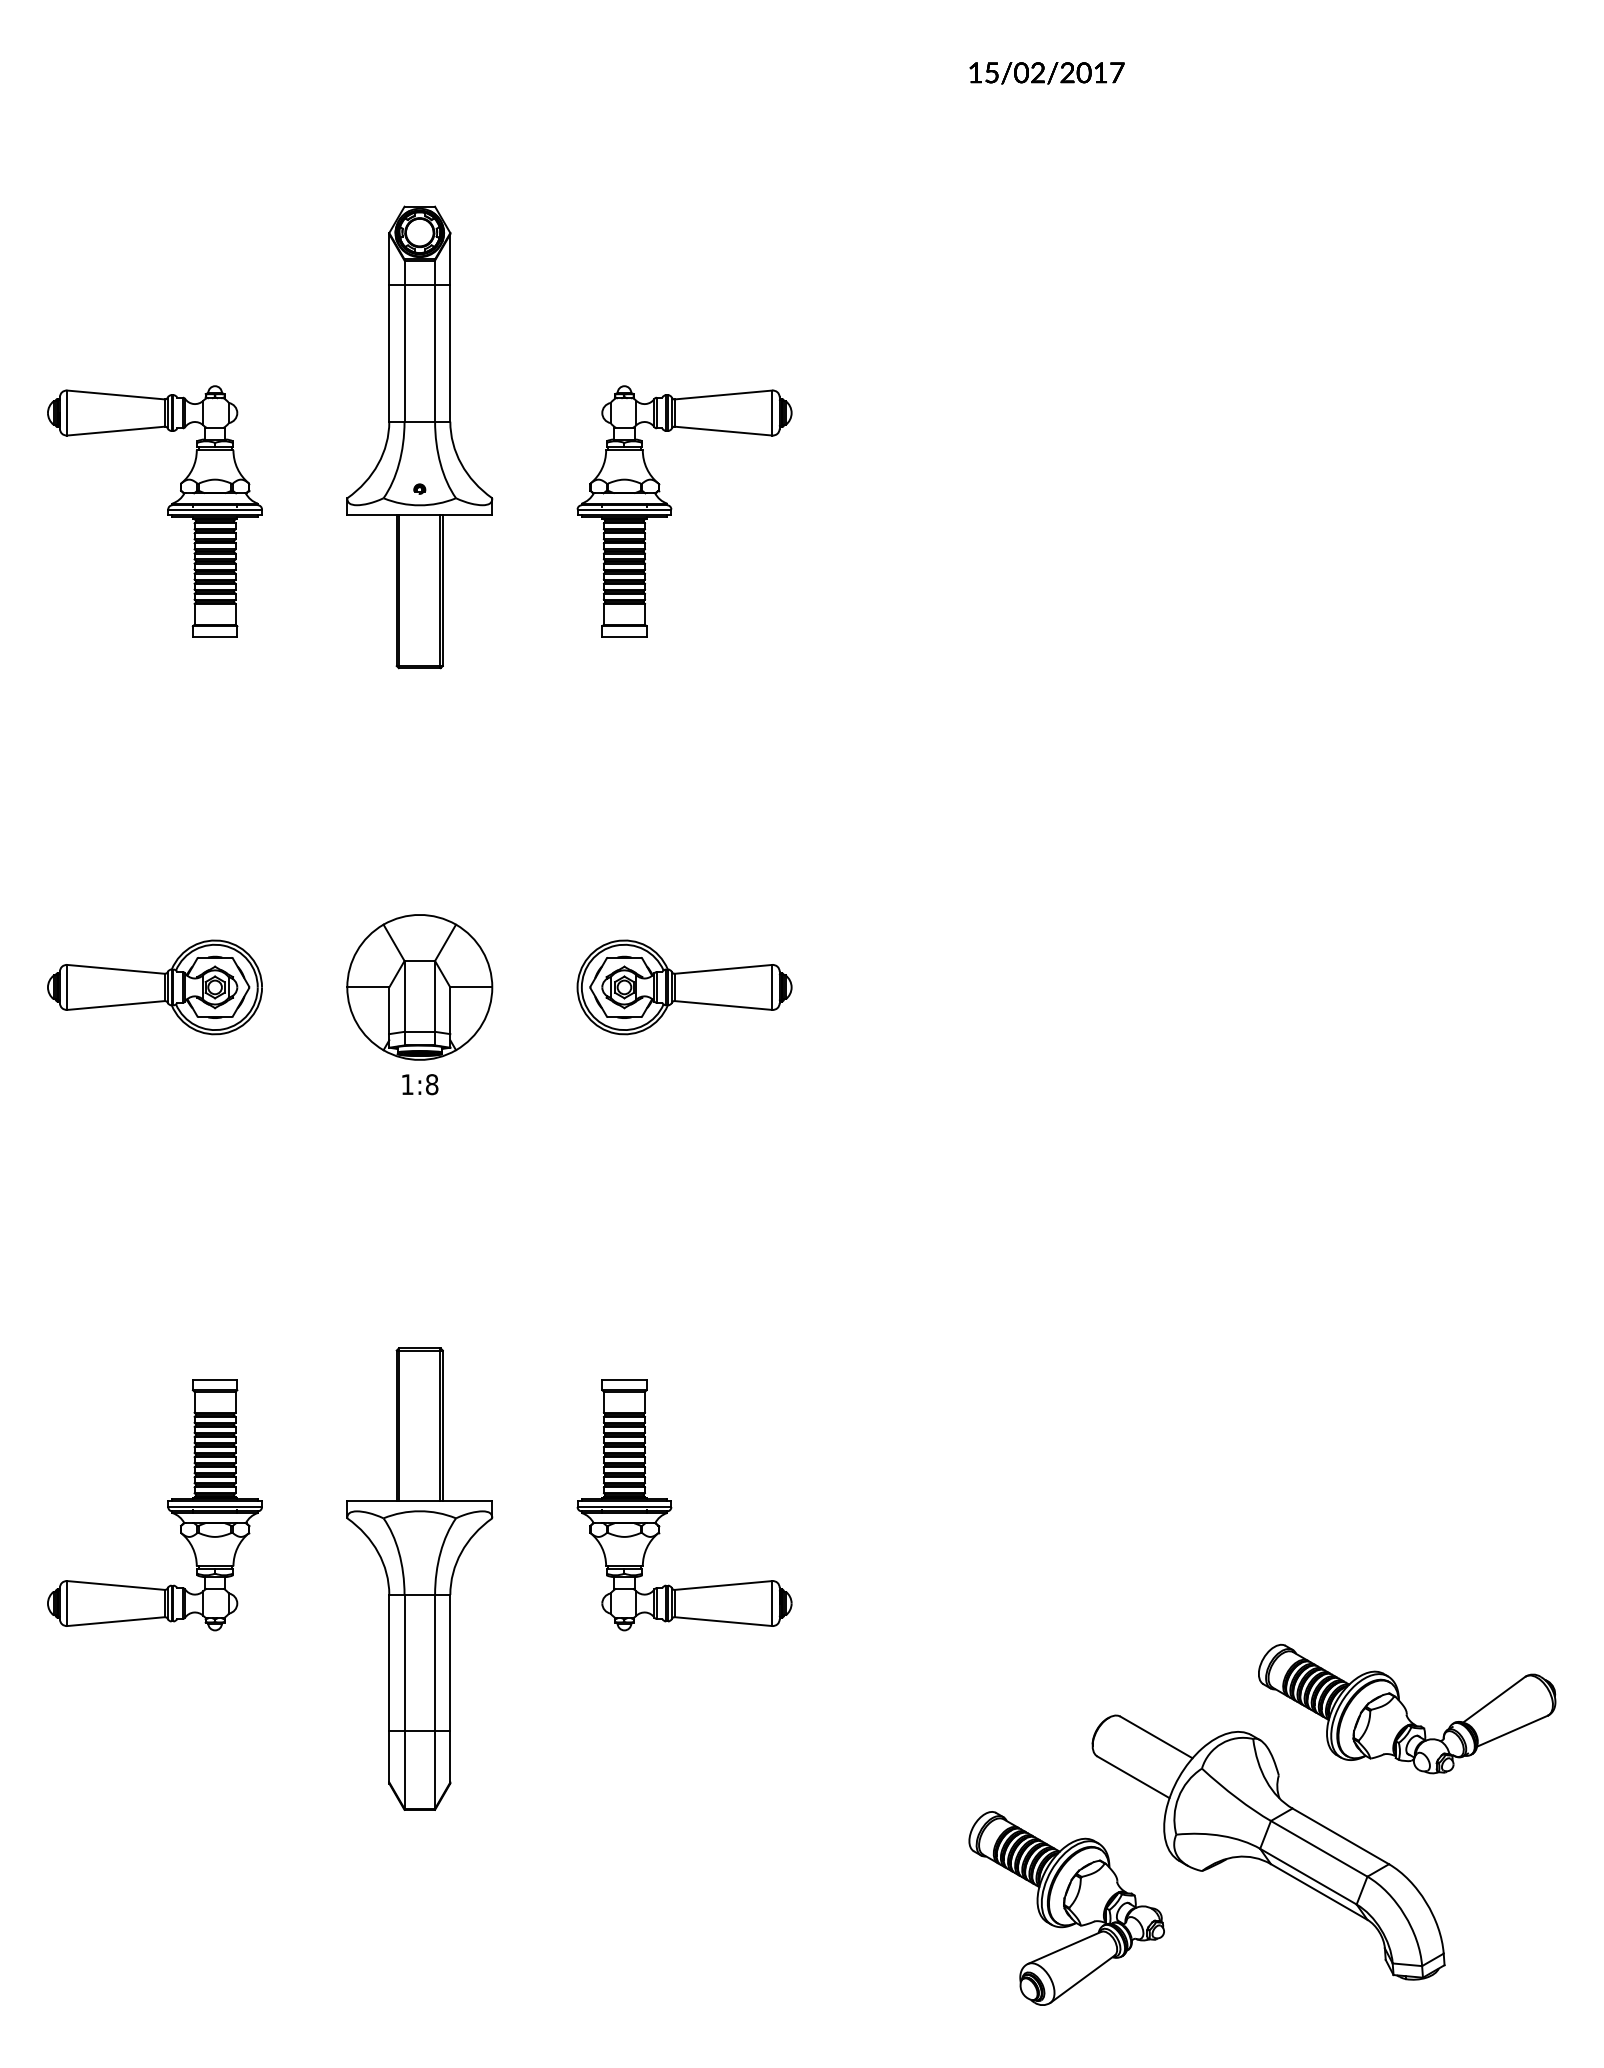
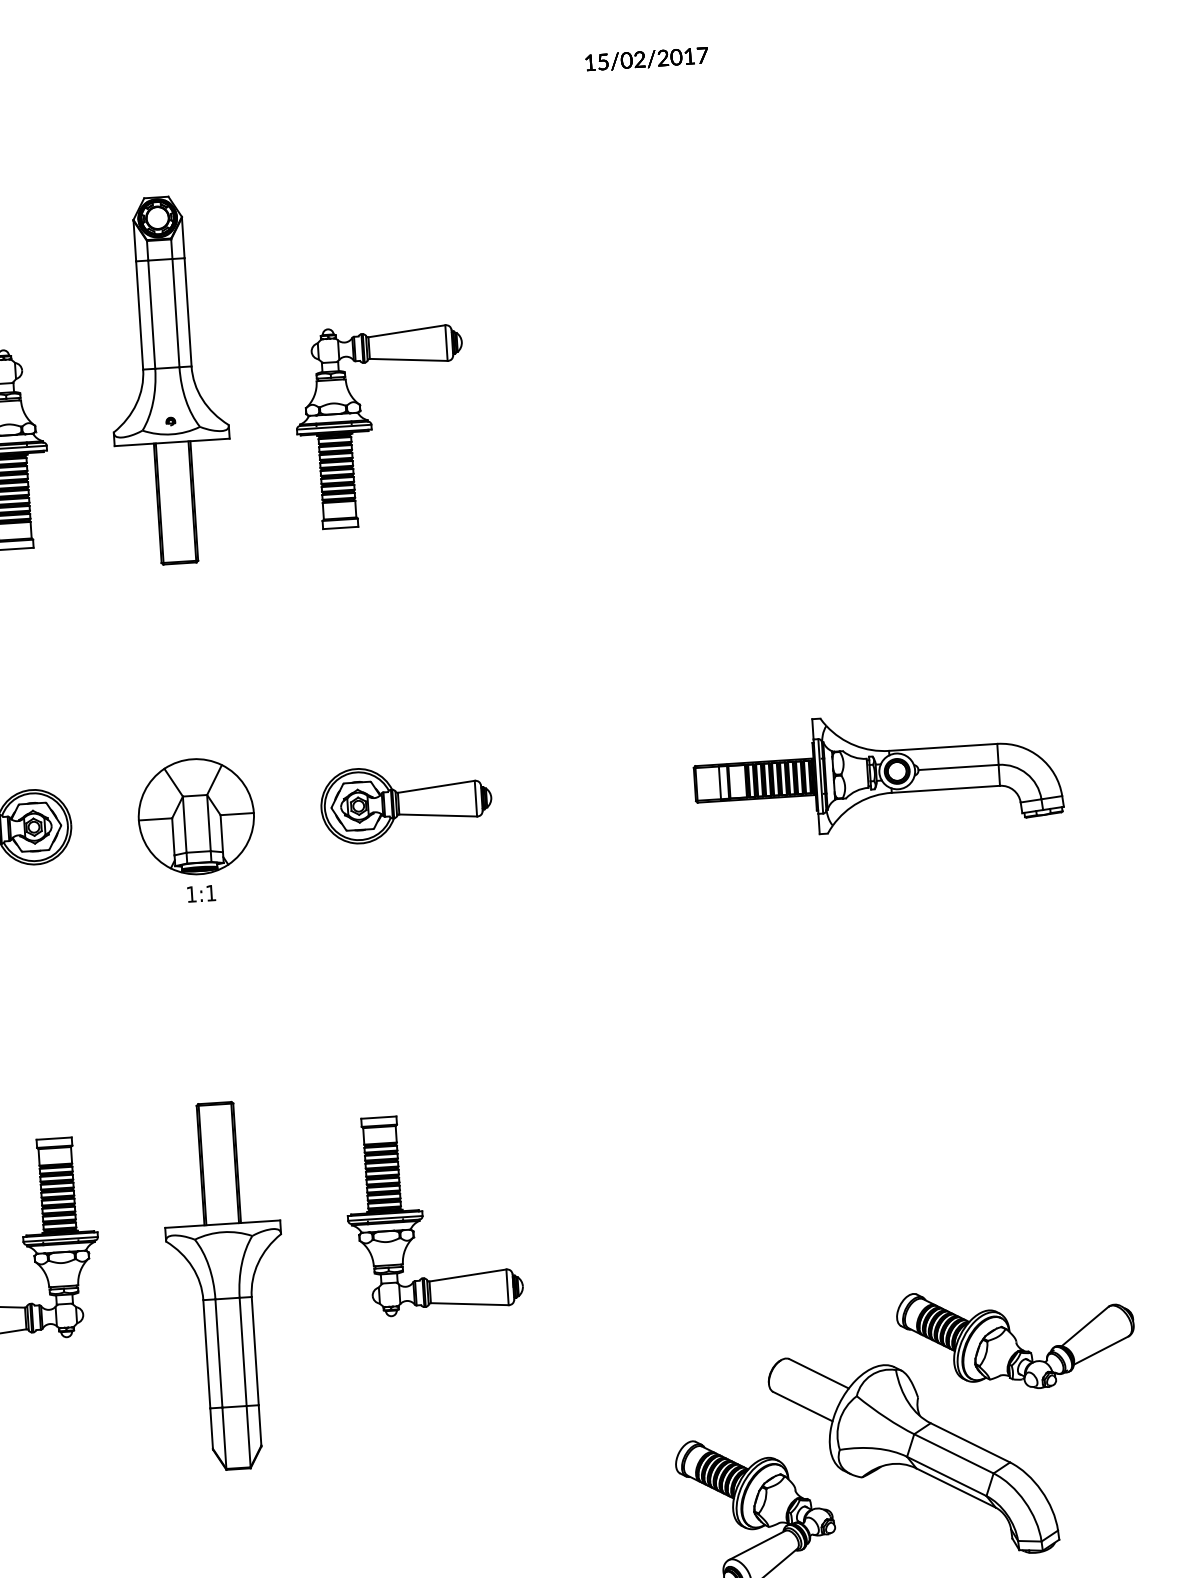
part: (1278, 987) -> (877, 772), added
text: (432, 1084) -> (211, 893), 1:8 -> 1:1

